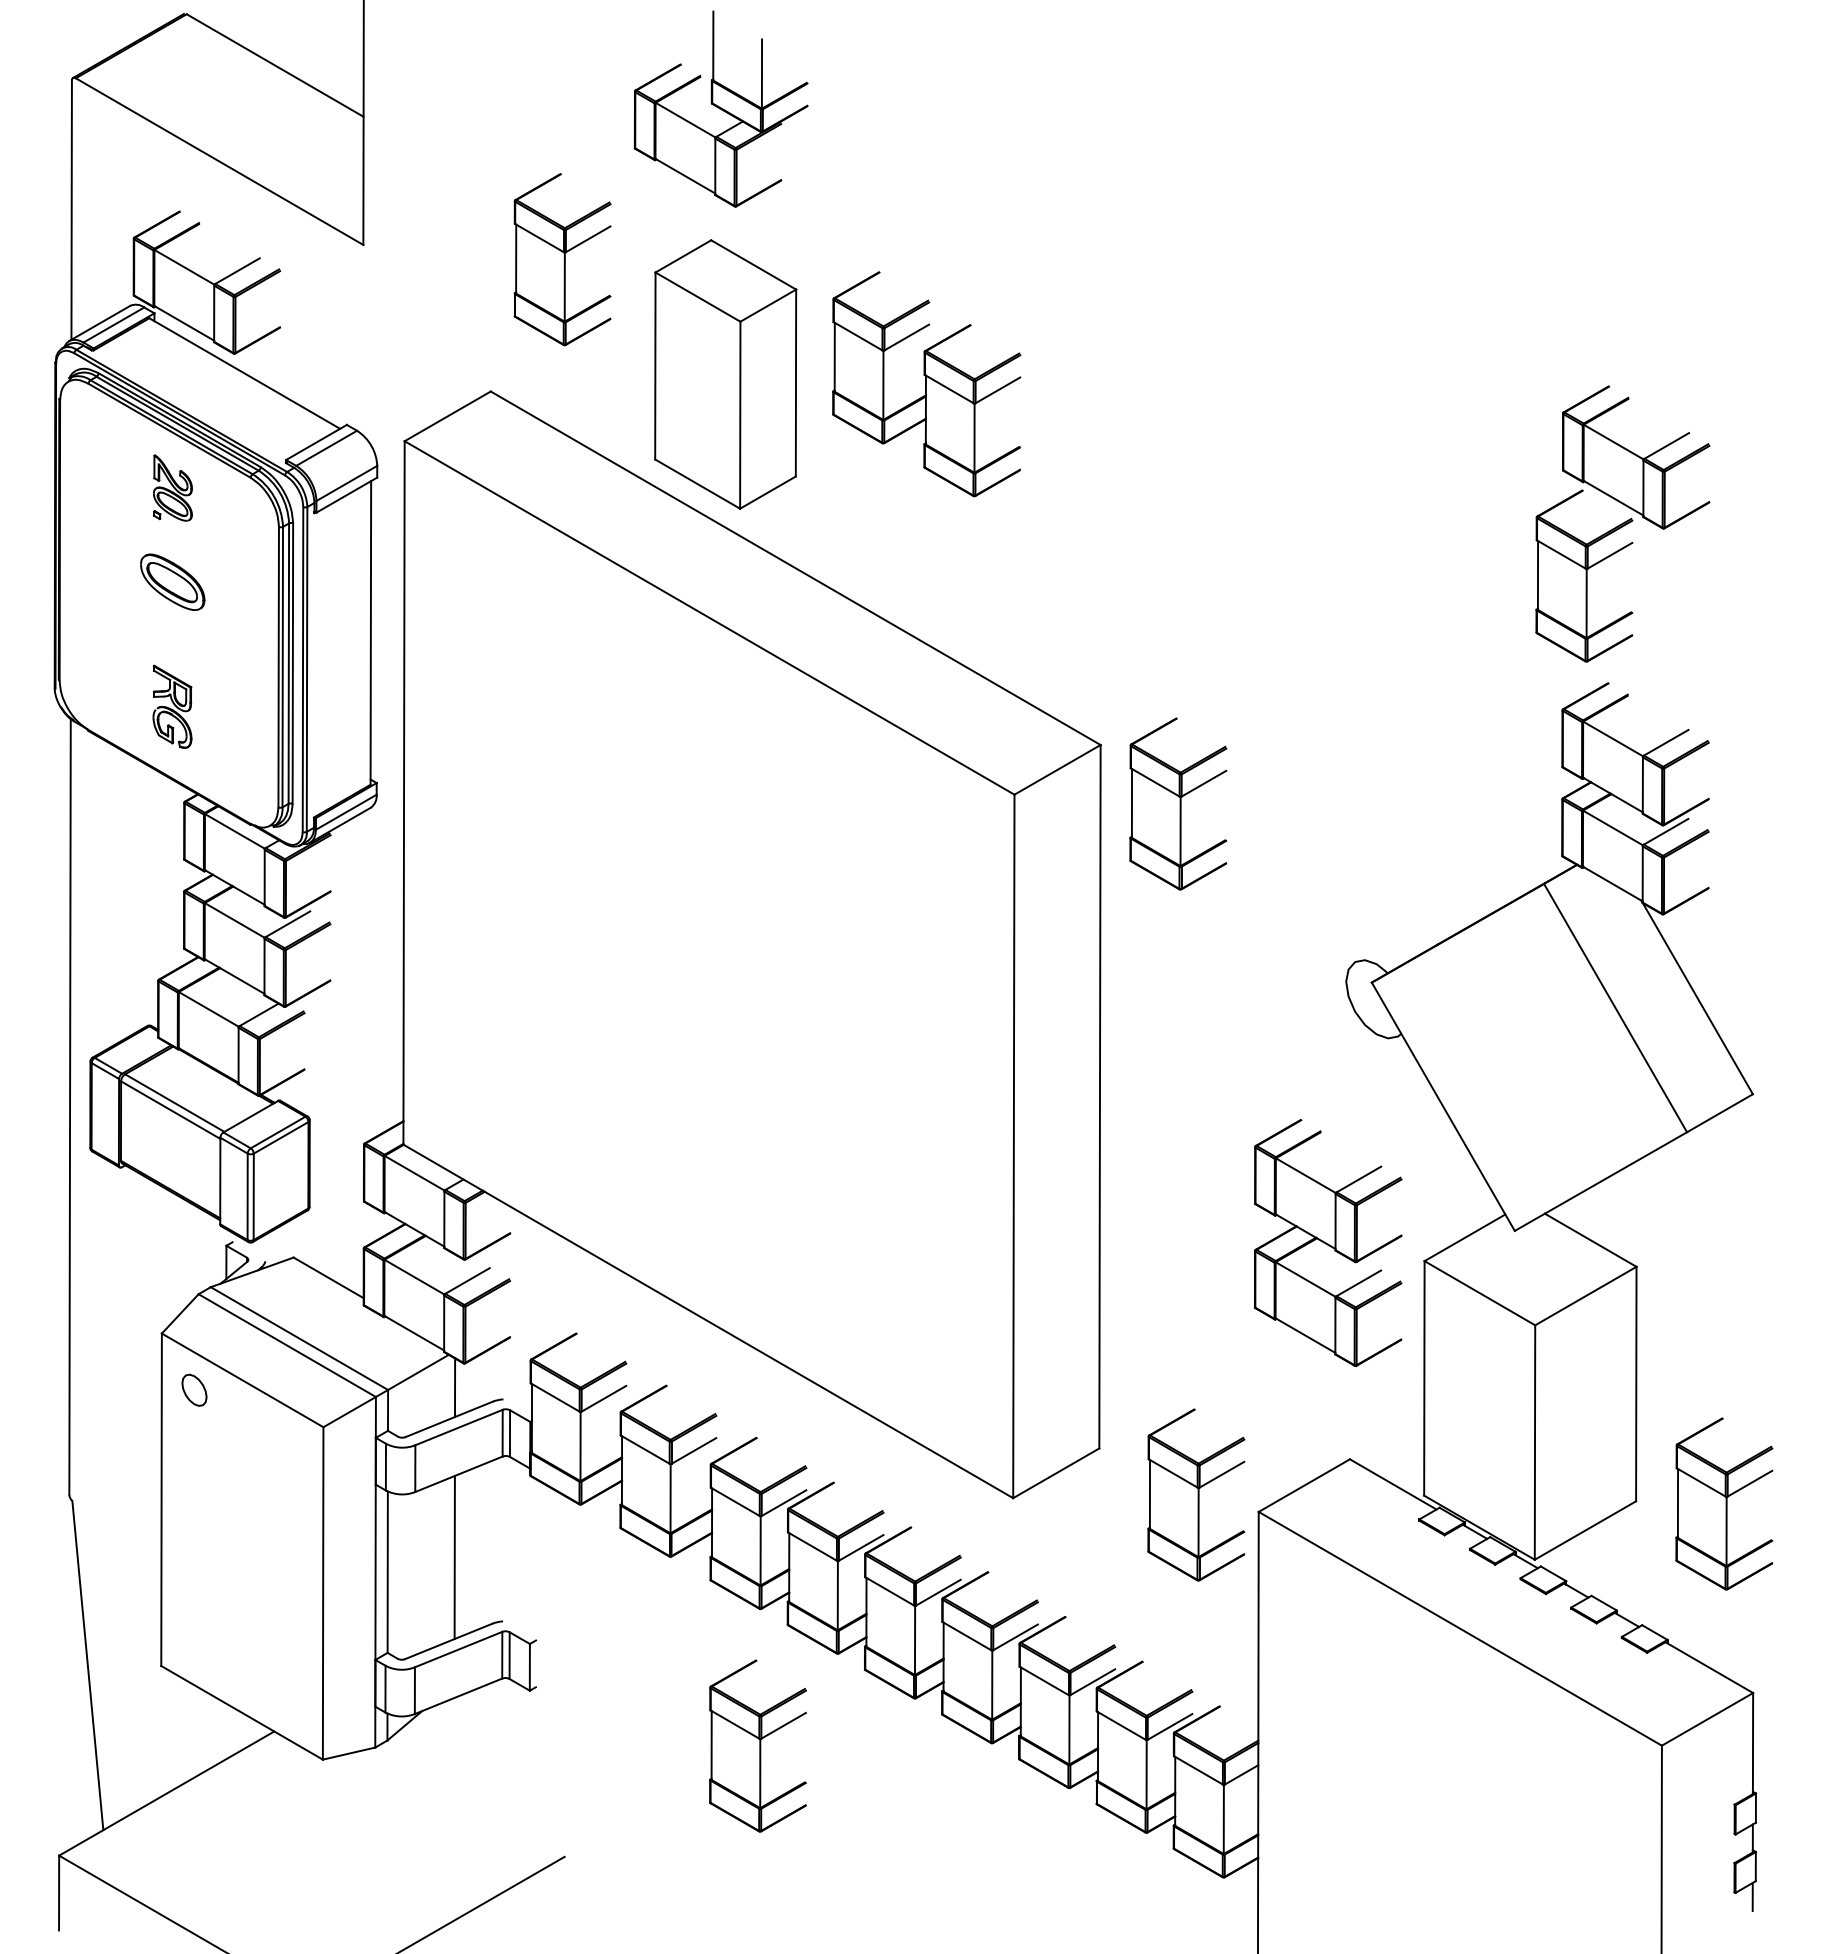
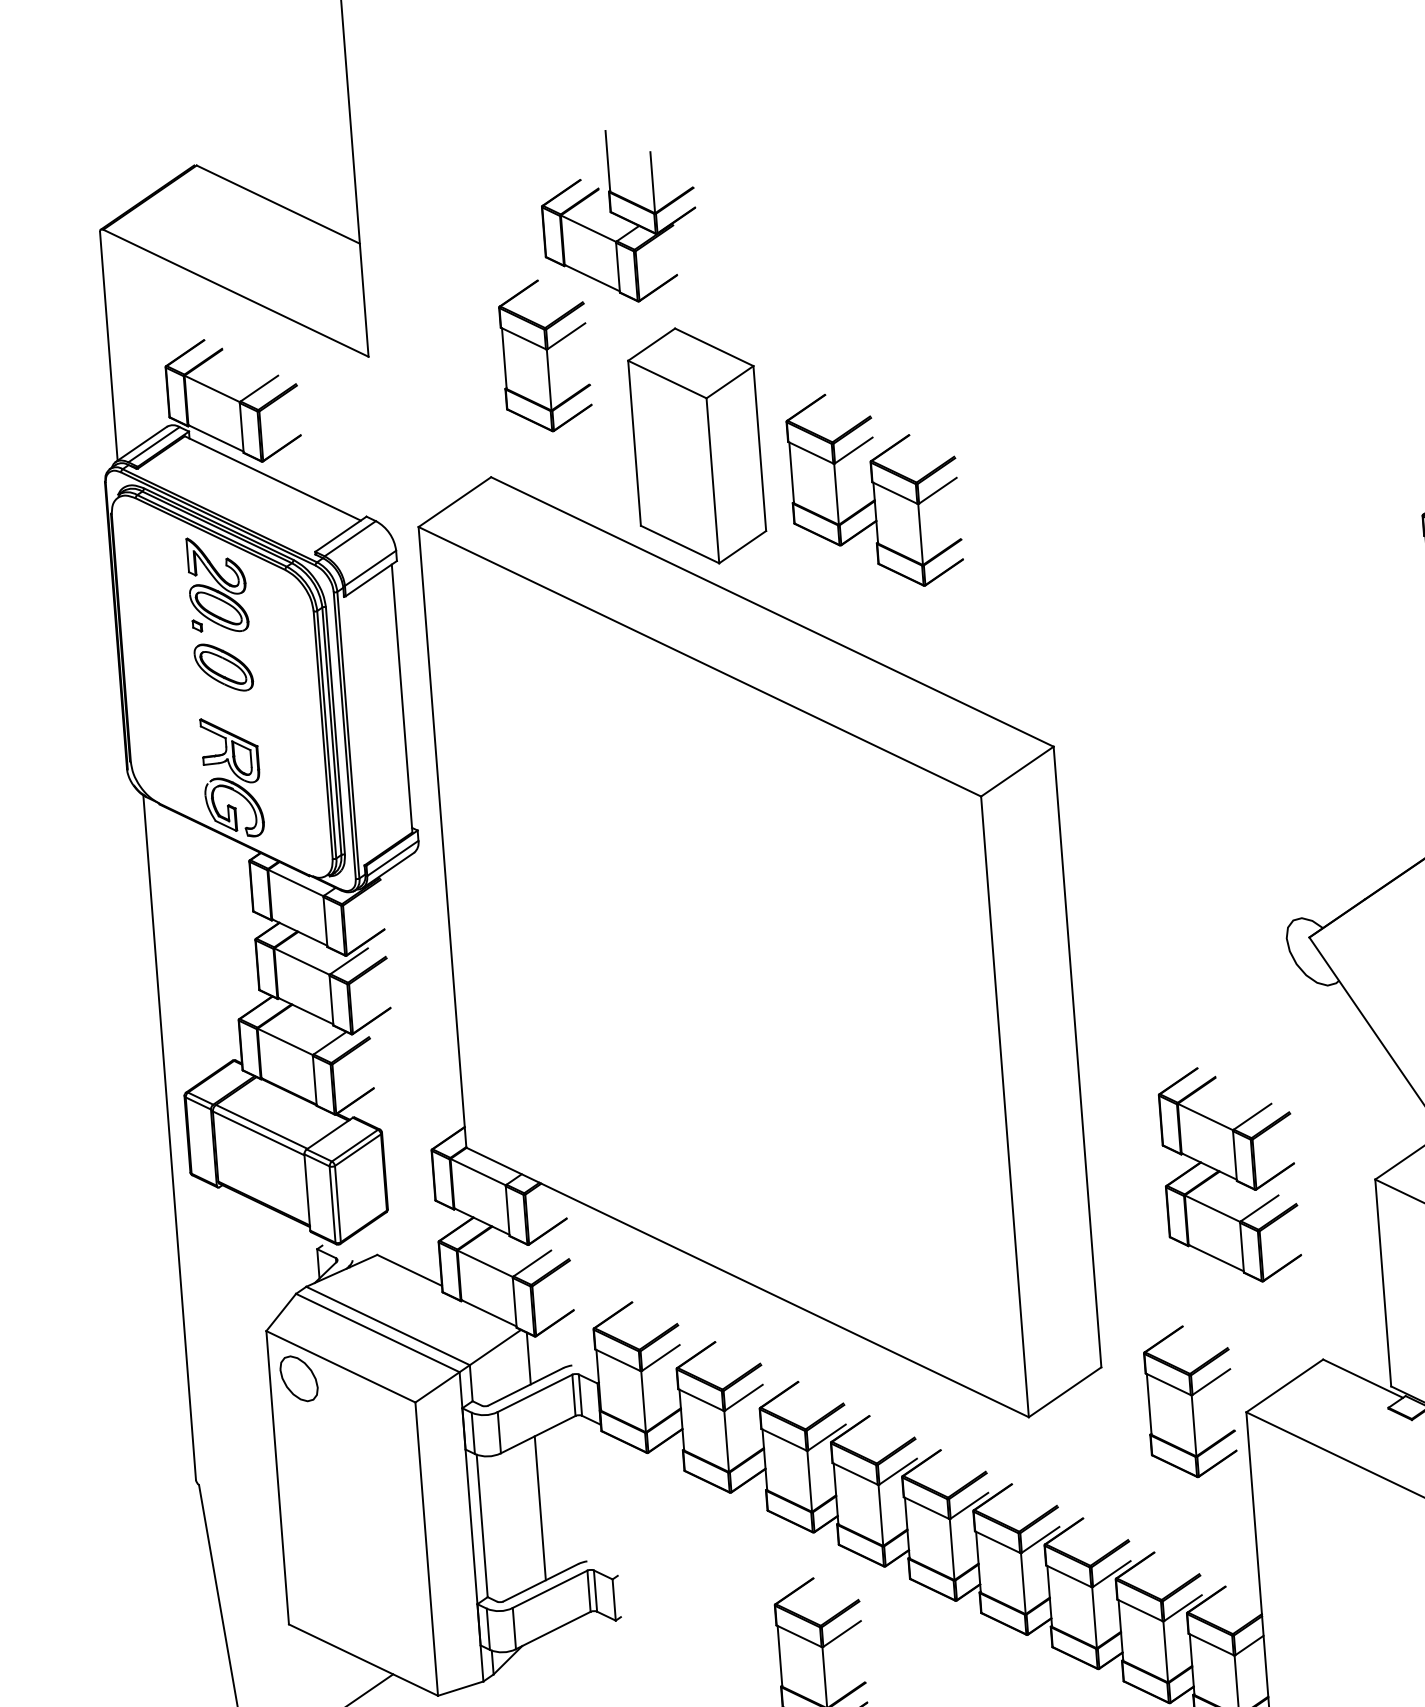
part: (720, 108) -> (618, 215), moved
part: (926, 384) -> (874, 490), moved
part: (172, 487) -> (217, 583), size x1.67
part: (172, 706) -> (232, 777), size x1.67
part: (1178, 803) -> (1126, 792), removed
part: (1328, 1242) -> (1230, 1174), moved
part: (194, 1390) -> (299, 1379), size x1.67

